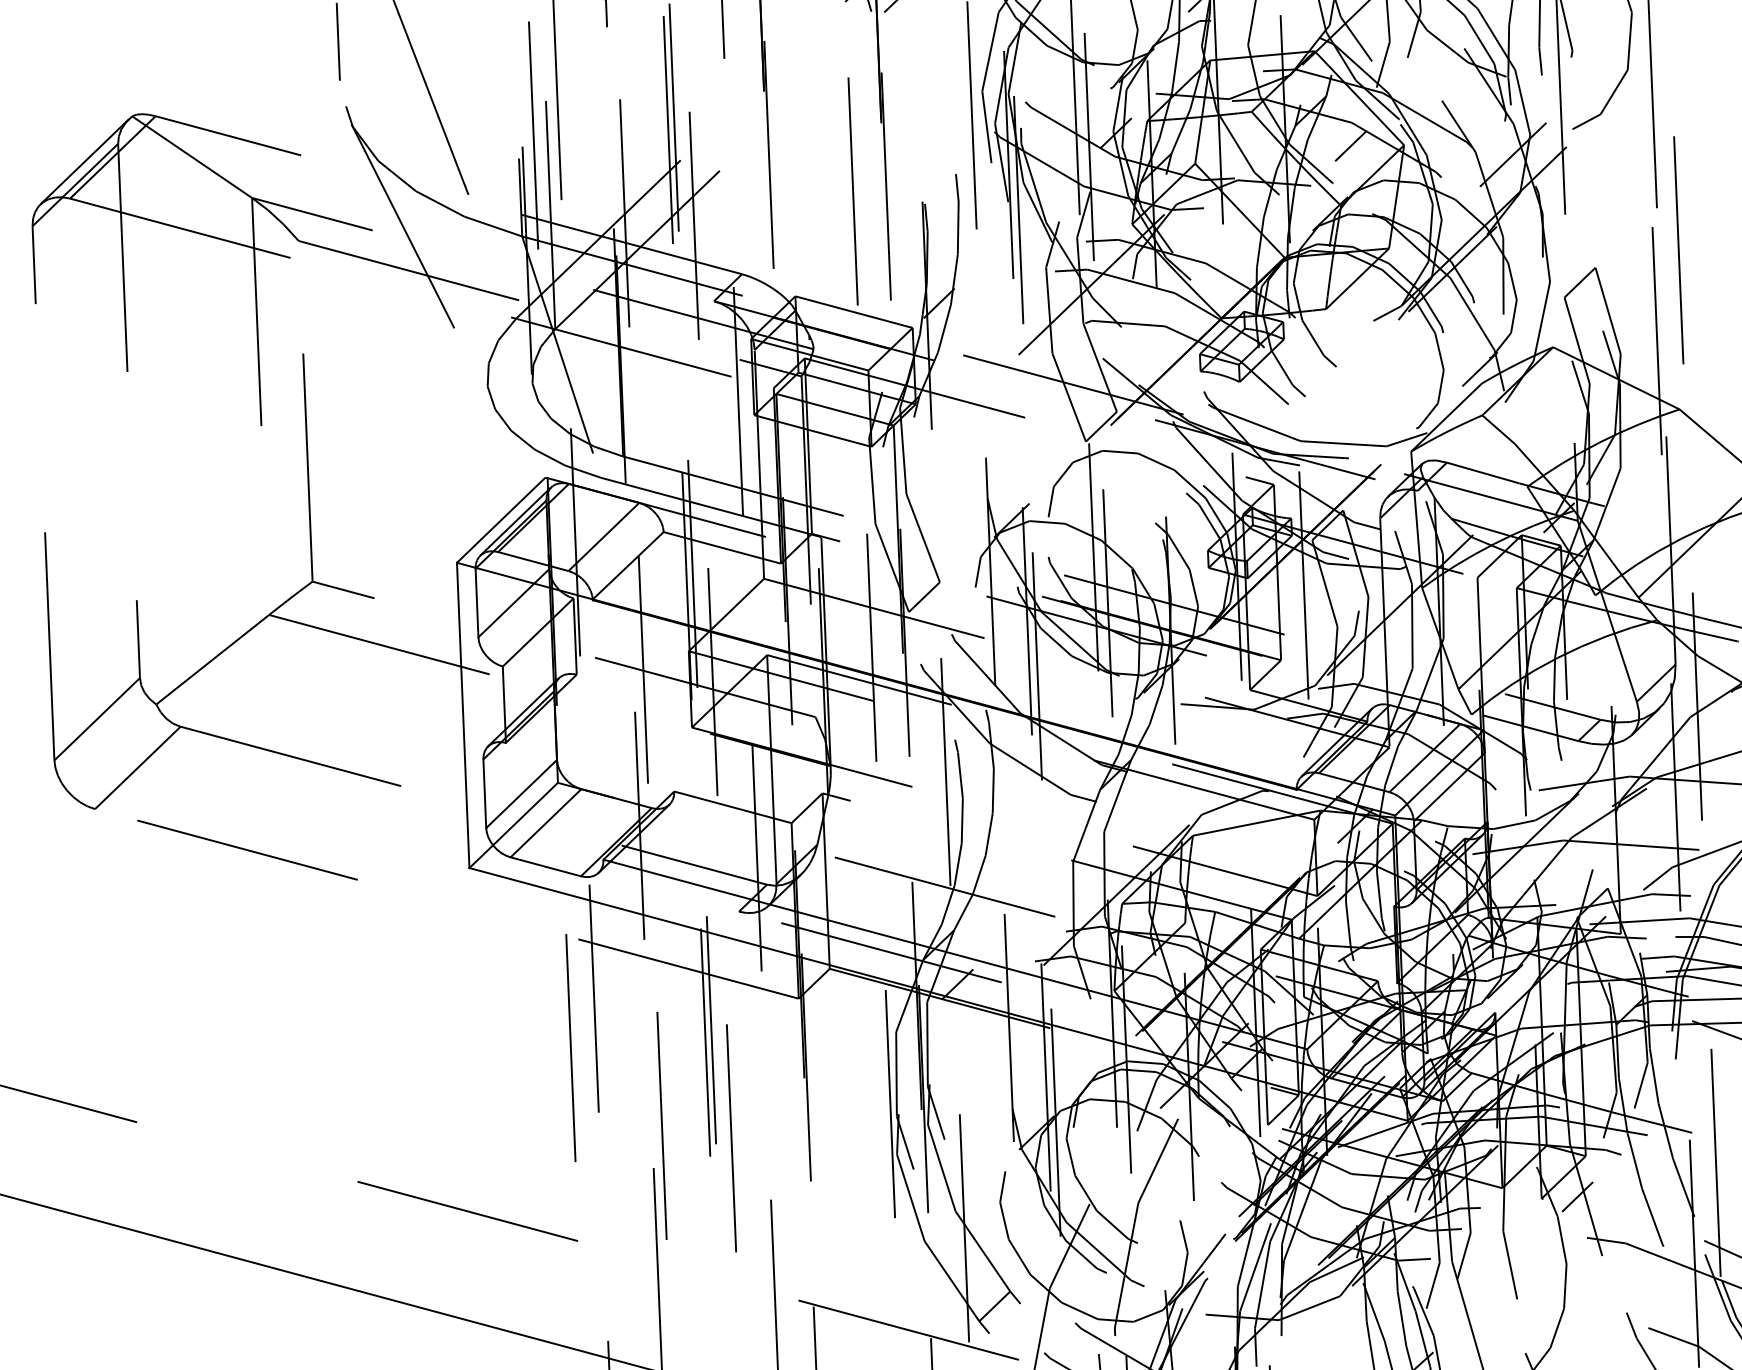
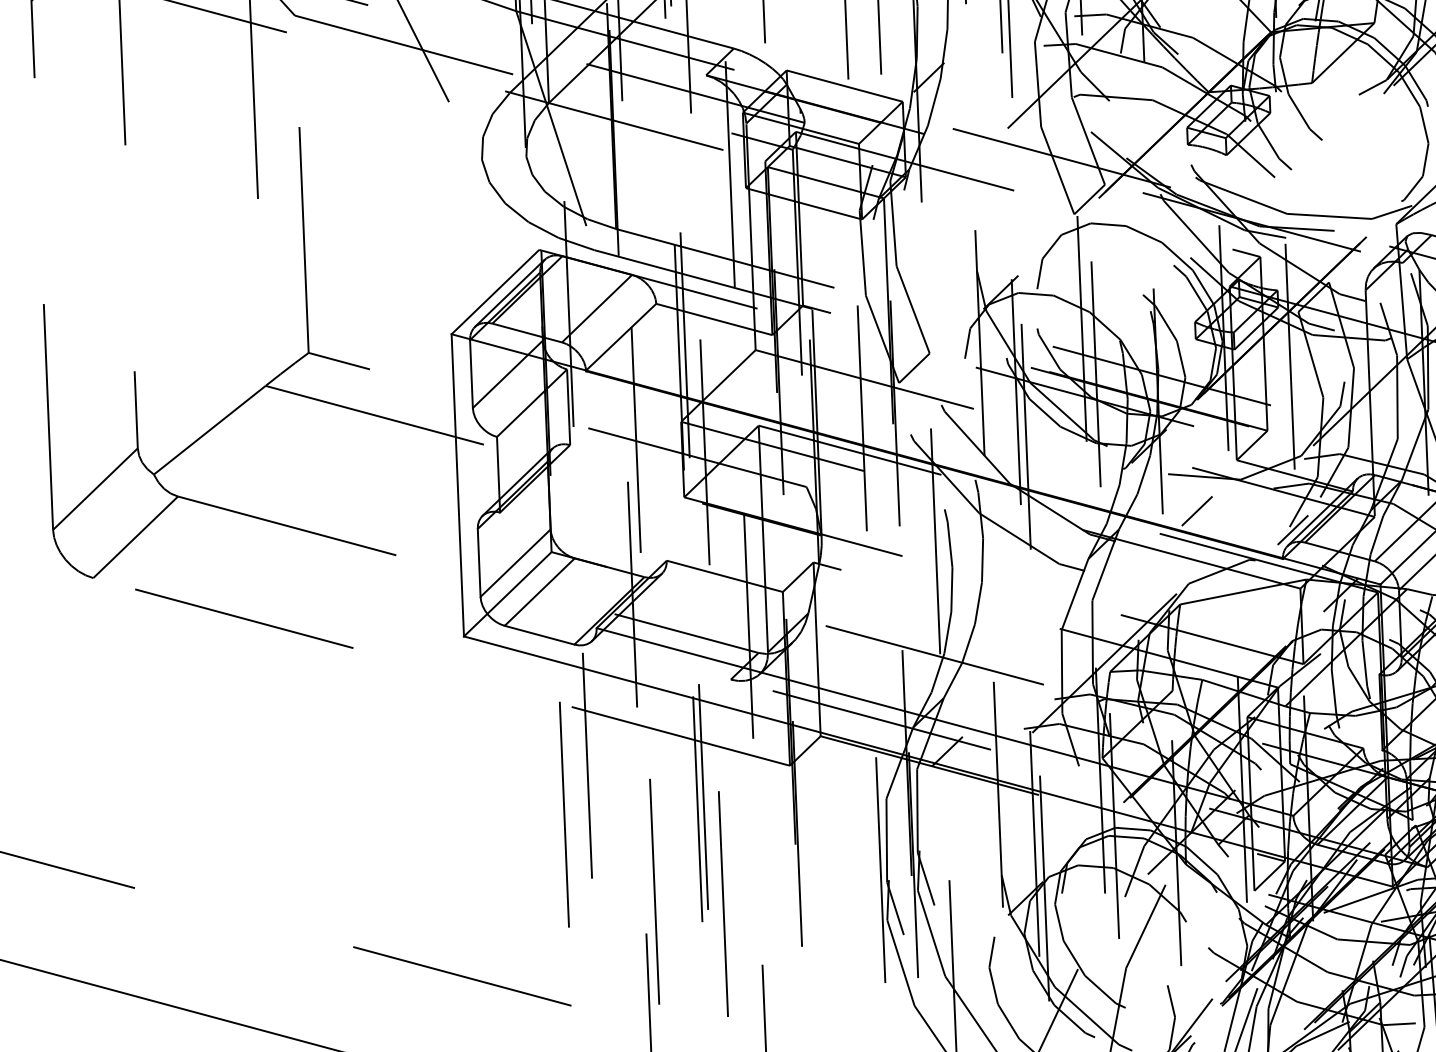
line: (1209, 741) -> (1196, 511), added
line: (1306, 760) -> (1292, 529), added

